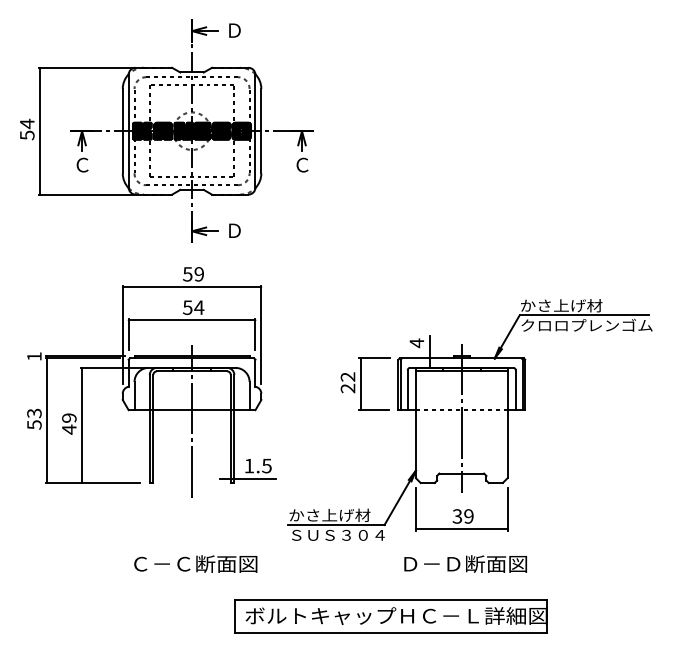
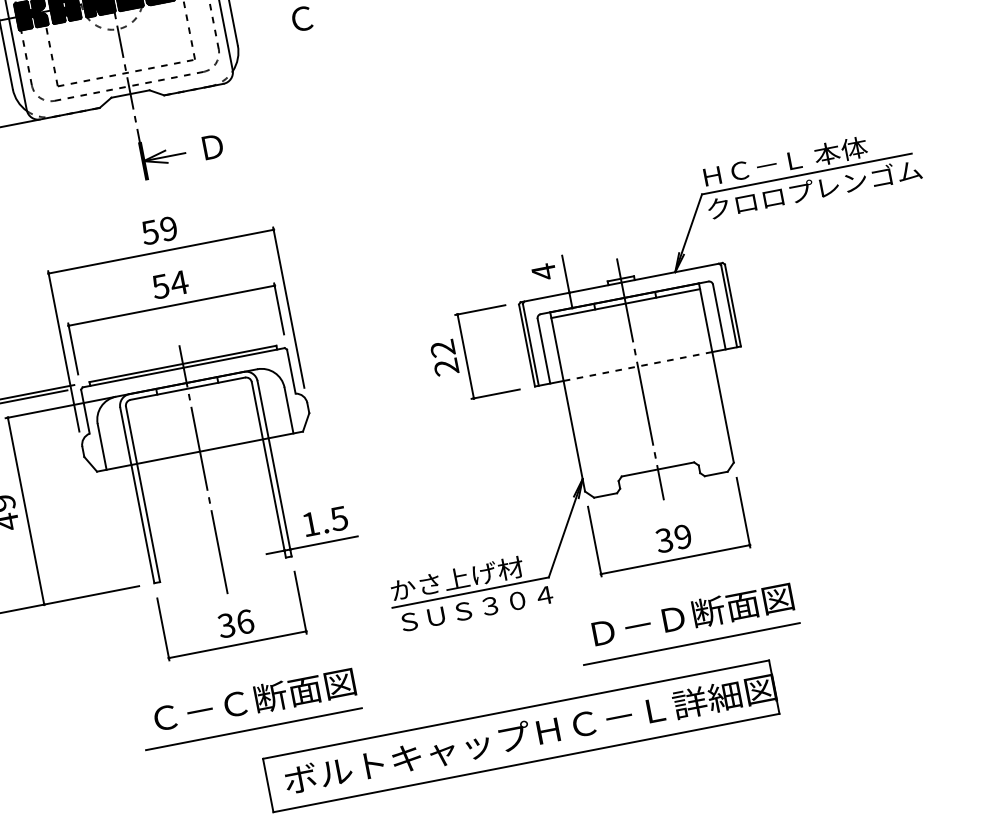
text: (571, 305) -> (783, 161), かさ上げ材 -> ＨＣ－Ｌ 本体
part: (192, 511) -> (232, 616), added
line: (191, 581) -> (253, 730), added
line: (461, 581) -> (691, 644), added
part: (390, 616) -> (520, 736), moved

